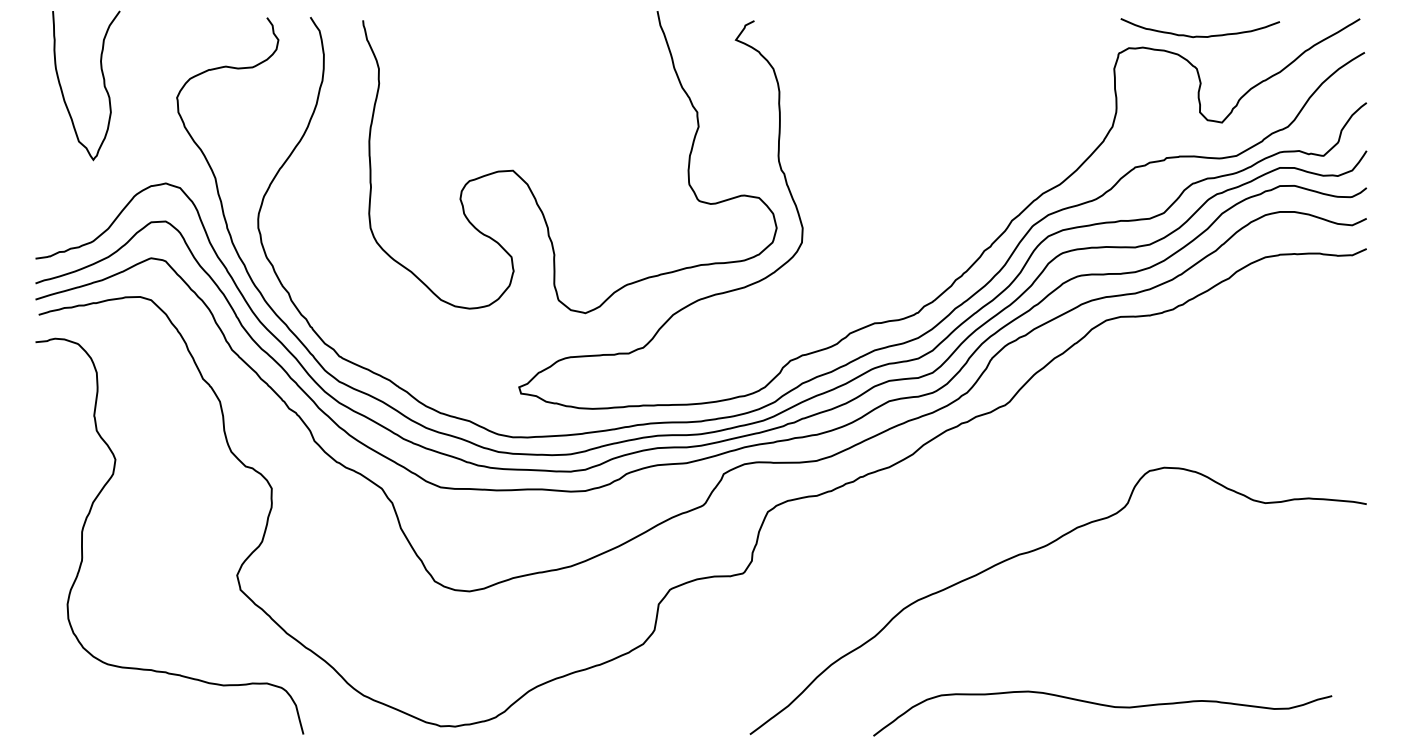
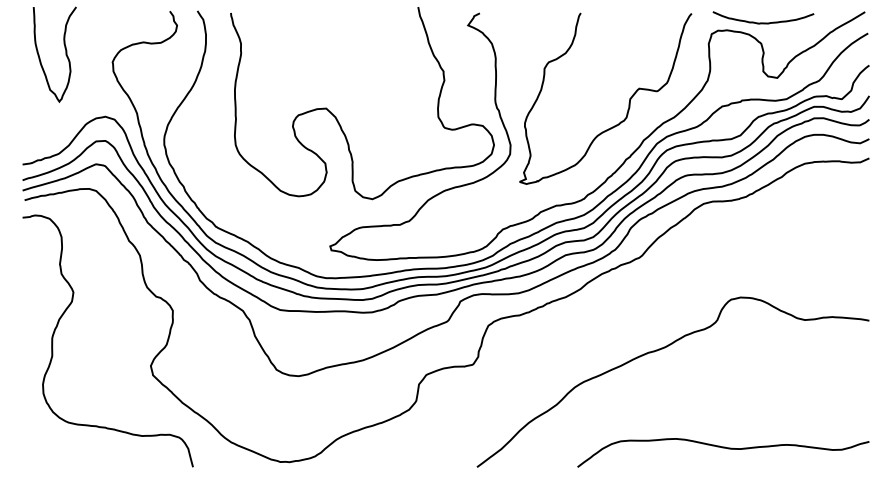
curve: (988, 161) -> (628, 102), added
curve: (1102, 706) -> (723, 448), moved

